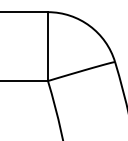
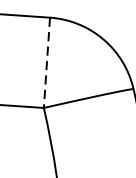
line: (47, 47) -> (46, 63), solid -> dashed

